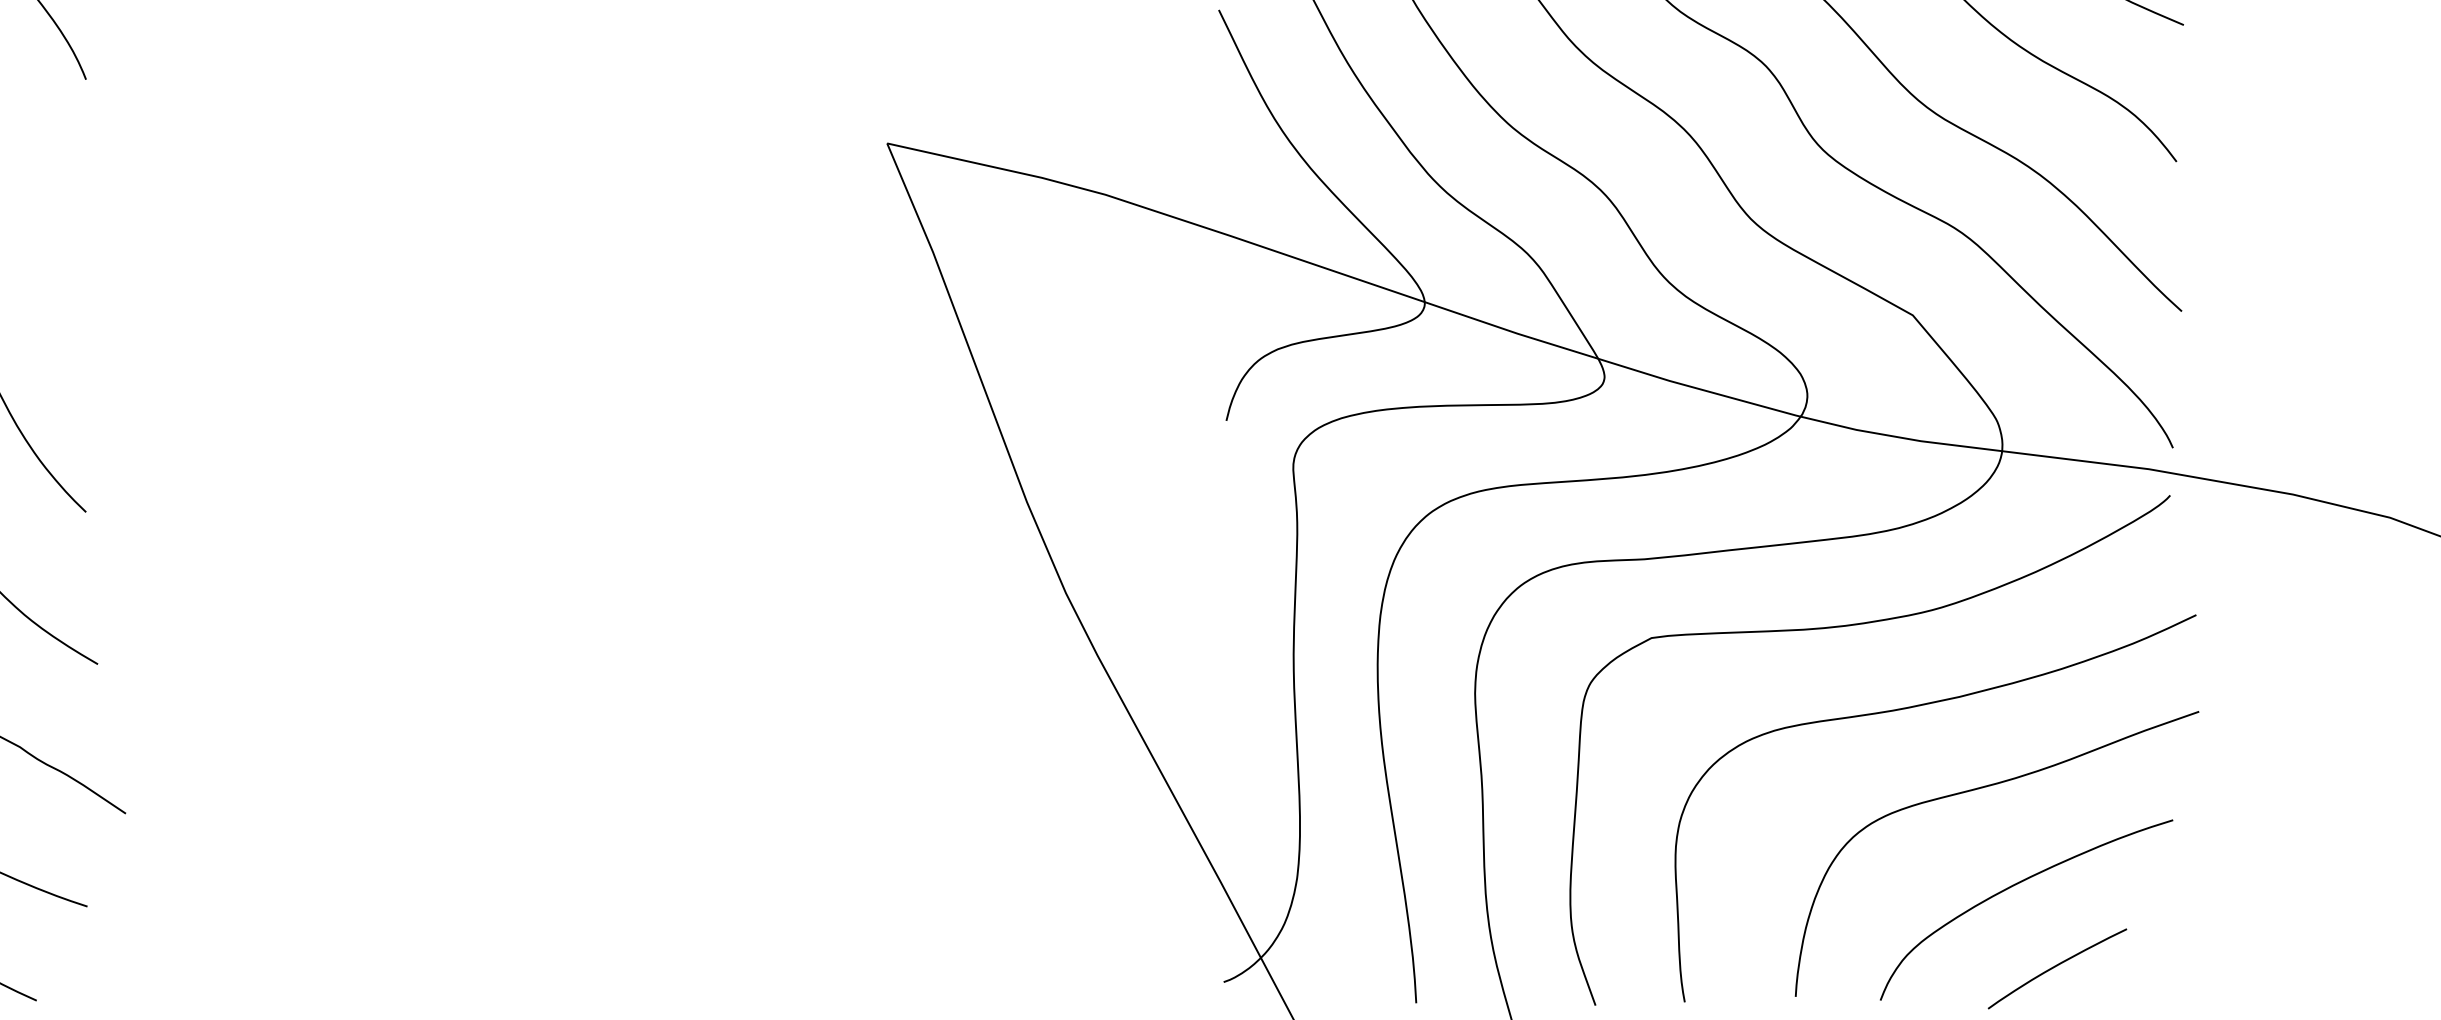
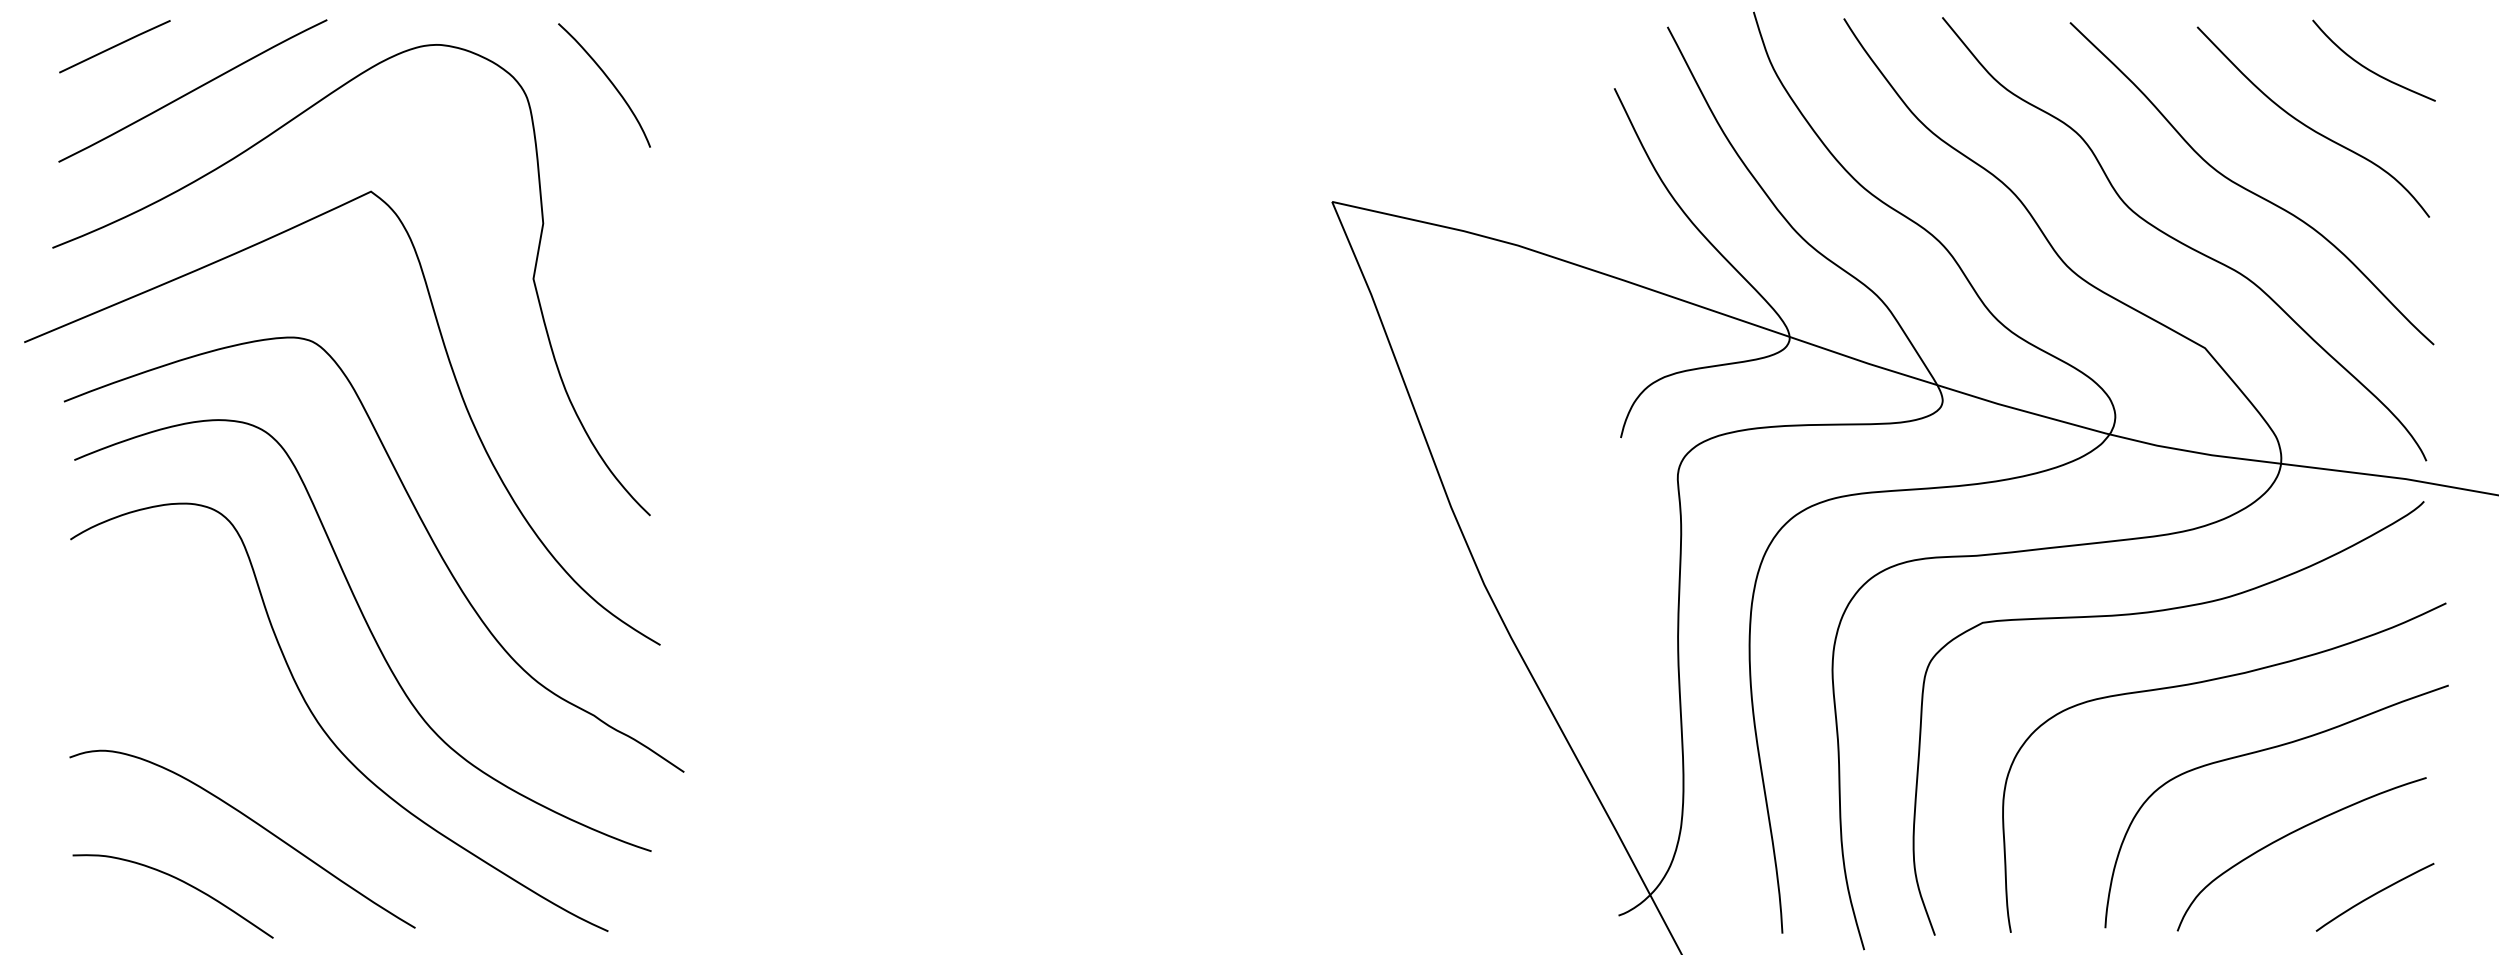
part: (2056, 967) -> (2374, 896), moved

